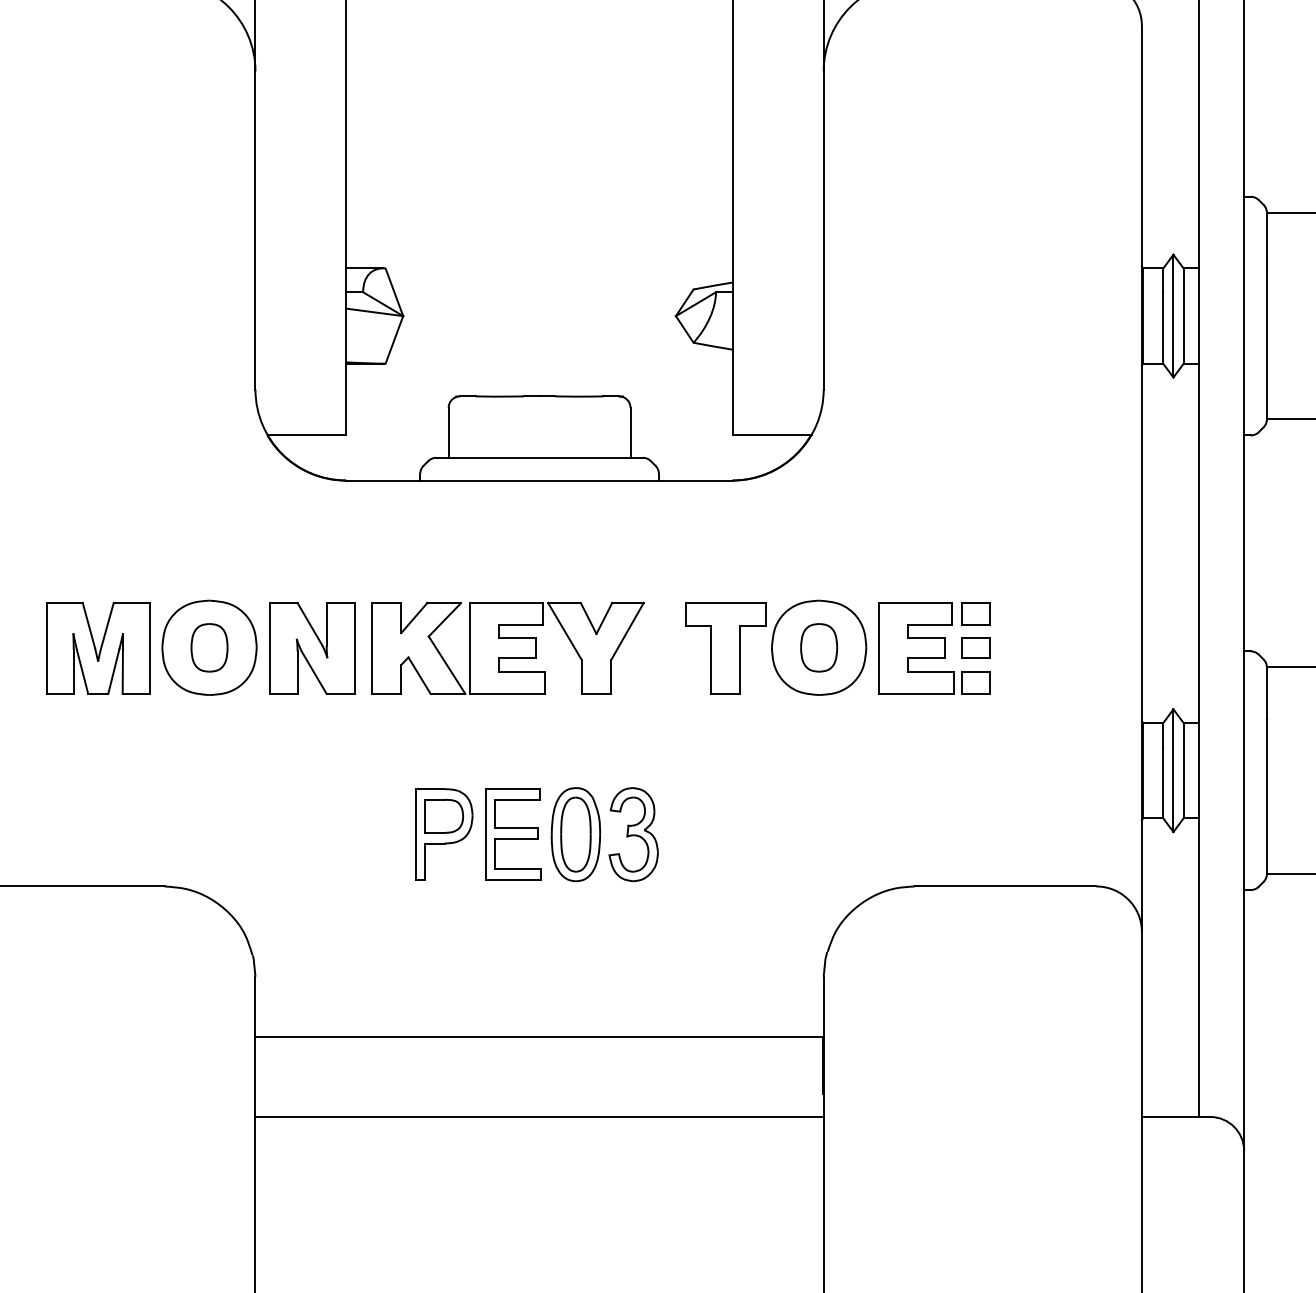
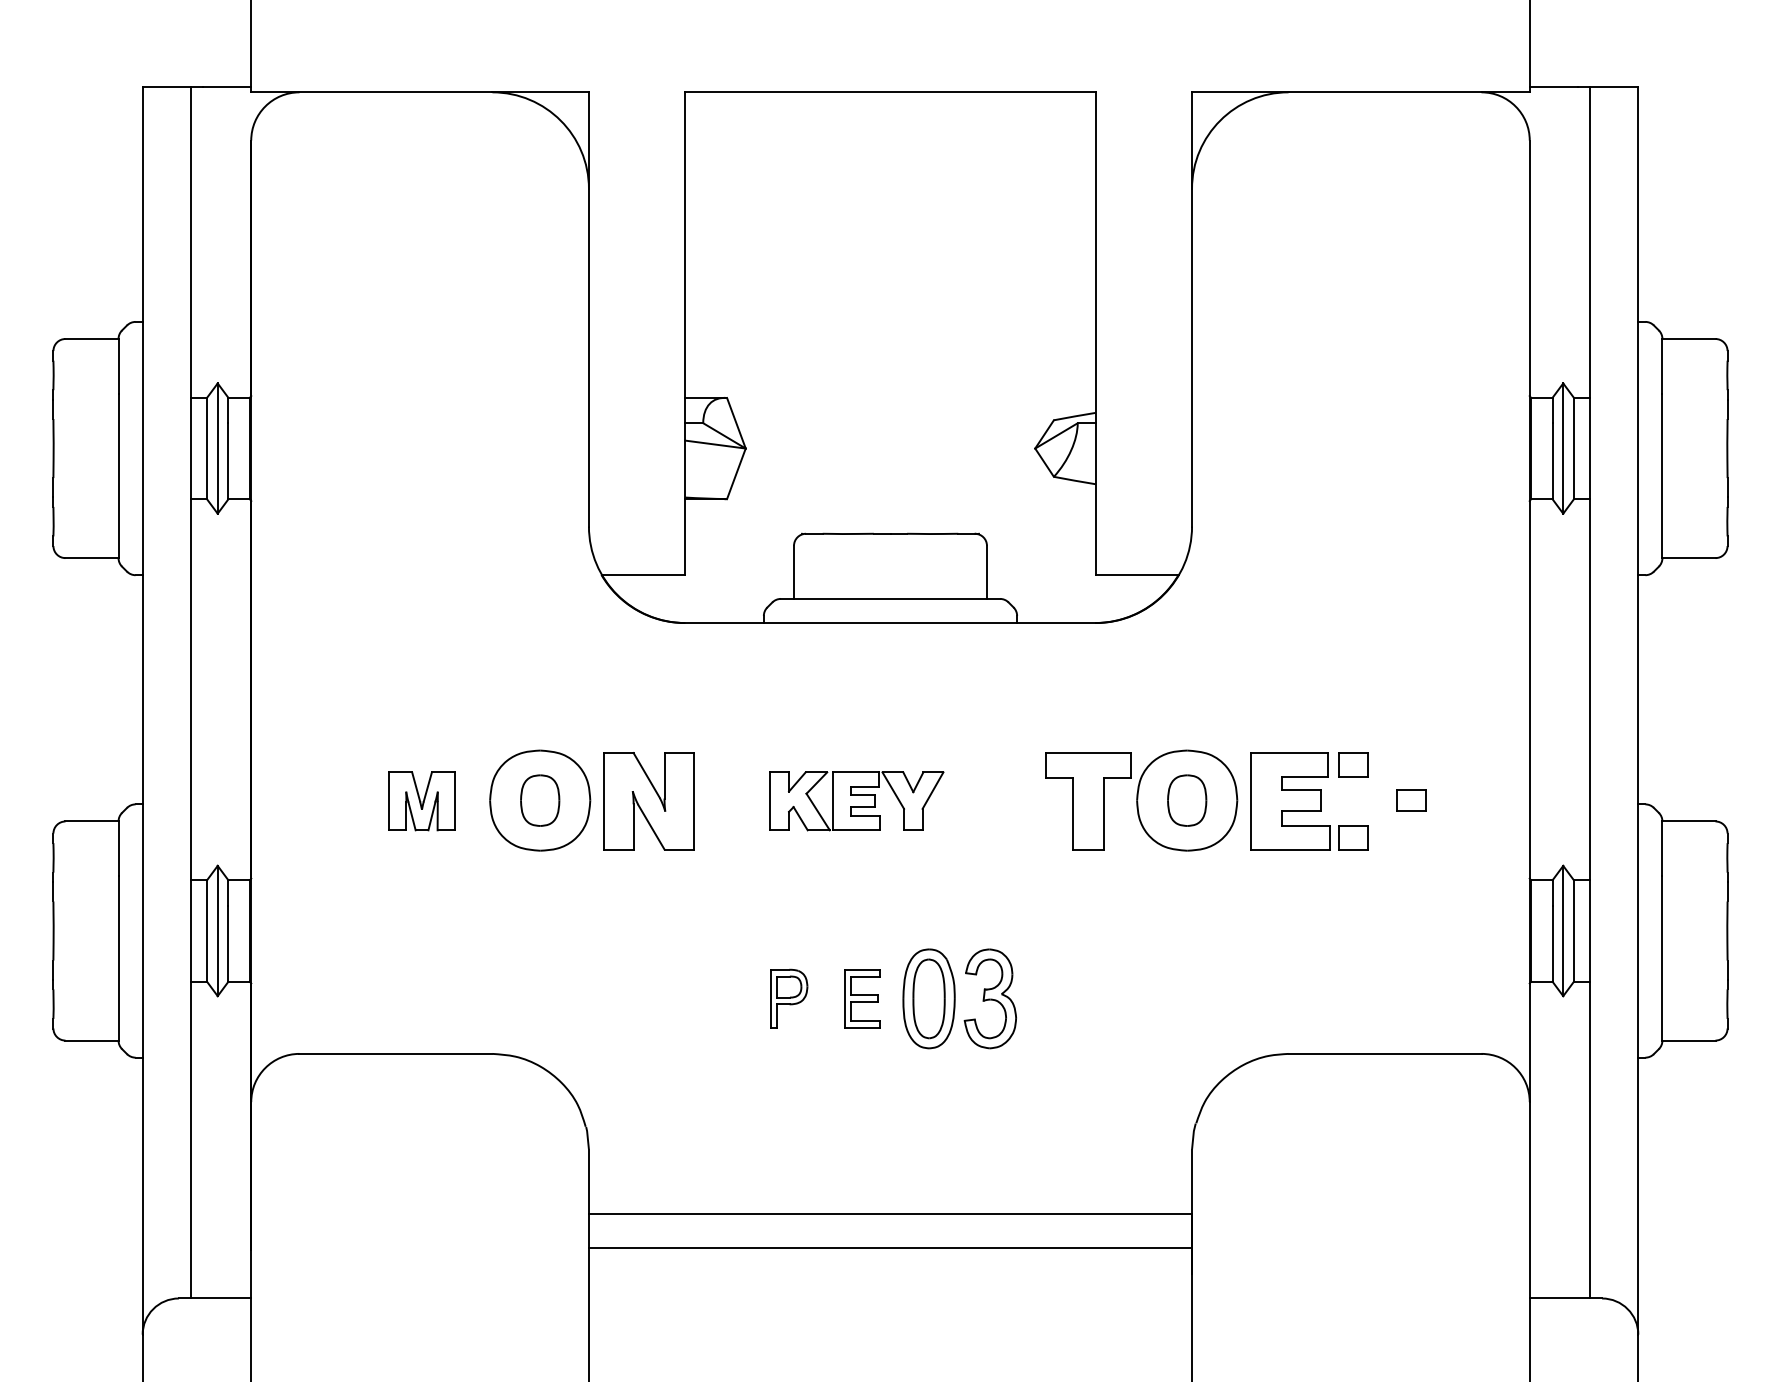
part: (975, 647) -> (1411, 800), moved
part: (97, 648) -> (421, 801), size x0.6
part: (507, 648) -> (856, 801), size x0.6
part: (444, 834) -> (789, 998), size x0.6
part: (513, 834) -> (862, 998), size x0.6
line: (539, 1116) -> (890, 1248), moved

